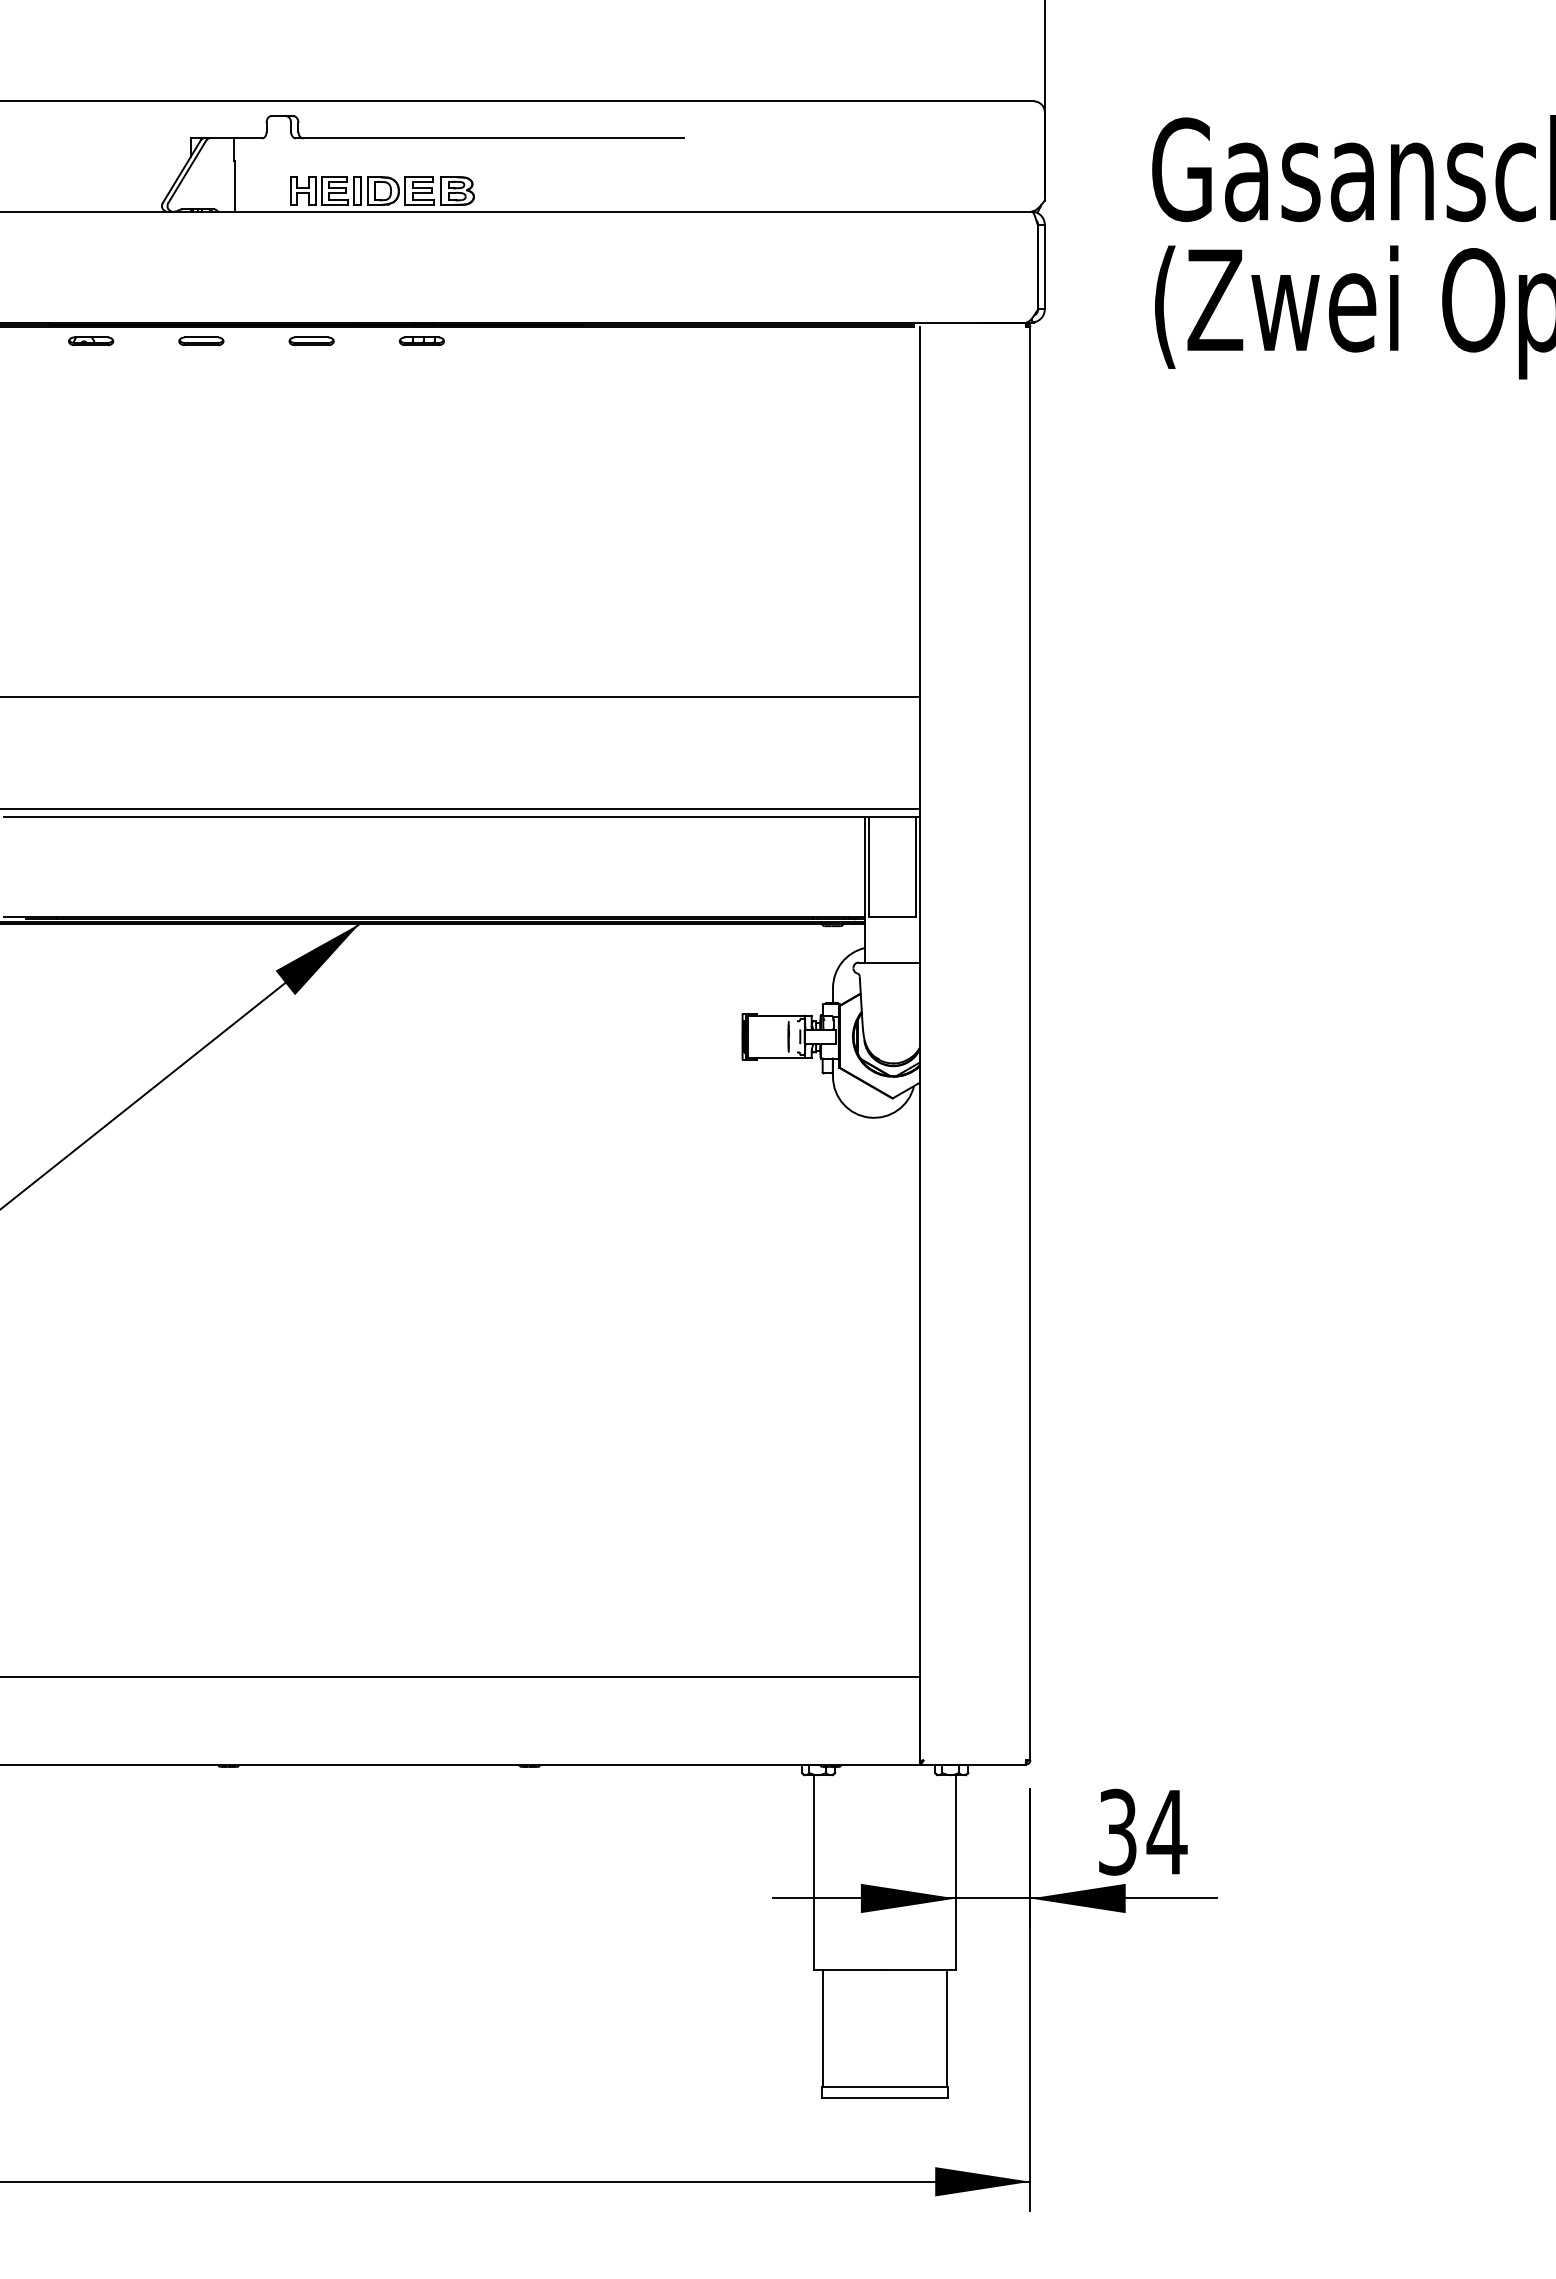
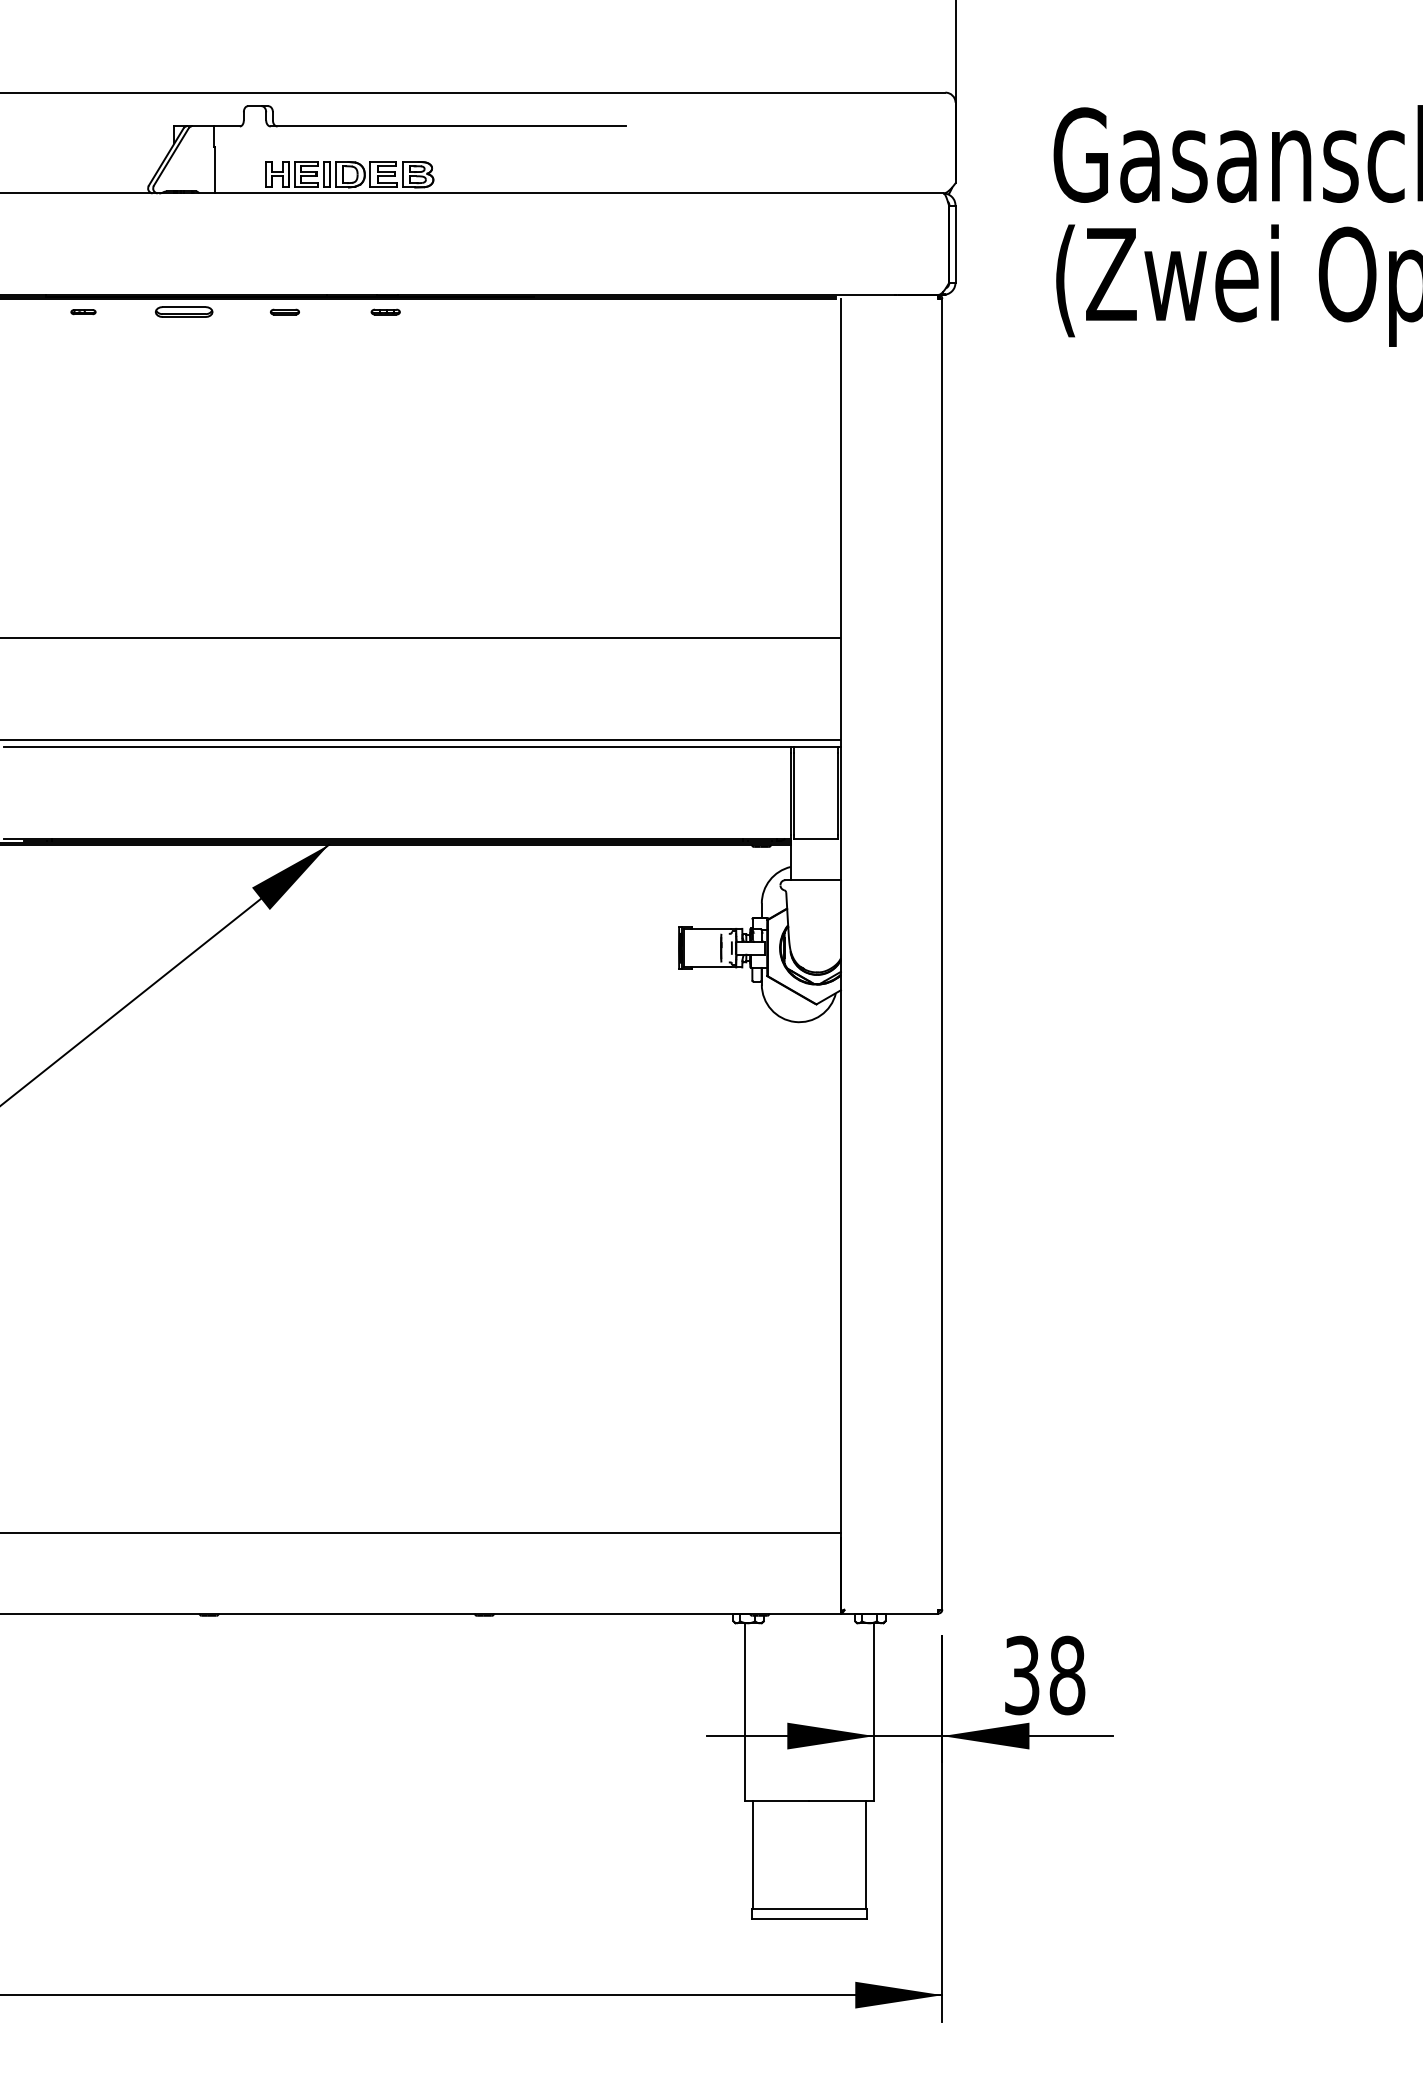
part: (91, 341) -> (83, 312), size x0.6
part: (201, 341) -> (184, 312), size x1.4
part: (311, 341) -> (284, 312), size x0.7
part: (421, 341) -> (385, 312), size x0.7
text: (1166, 1831) -> (1066, 1674), 34 -> 38

